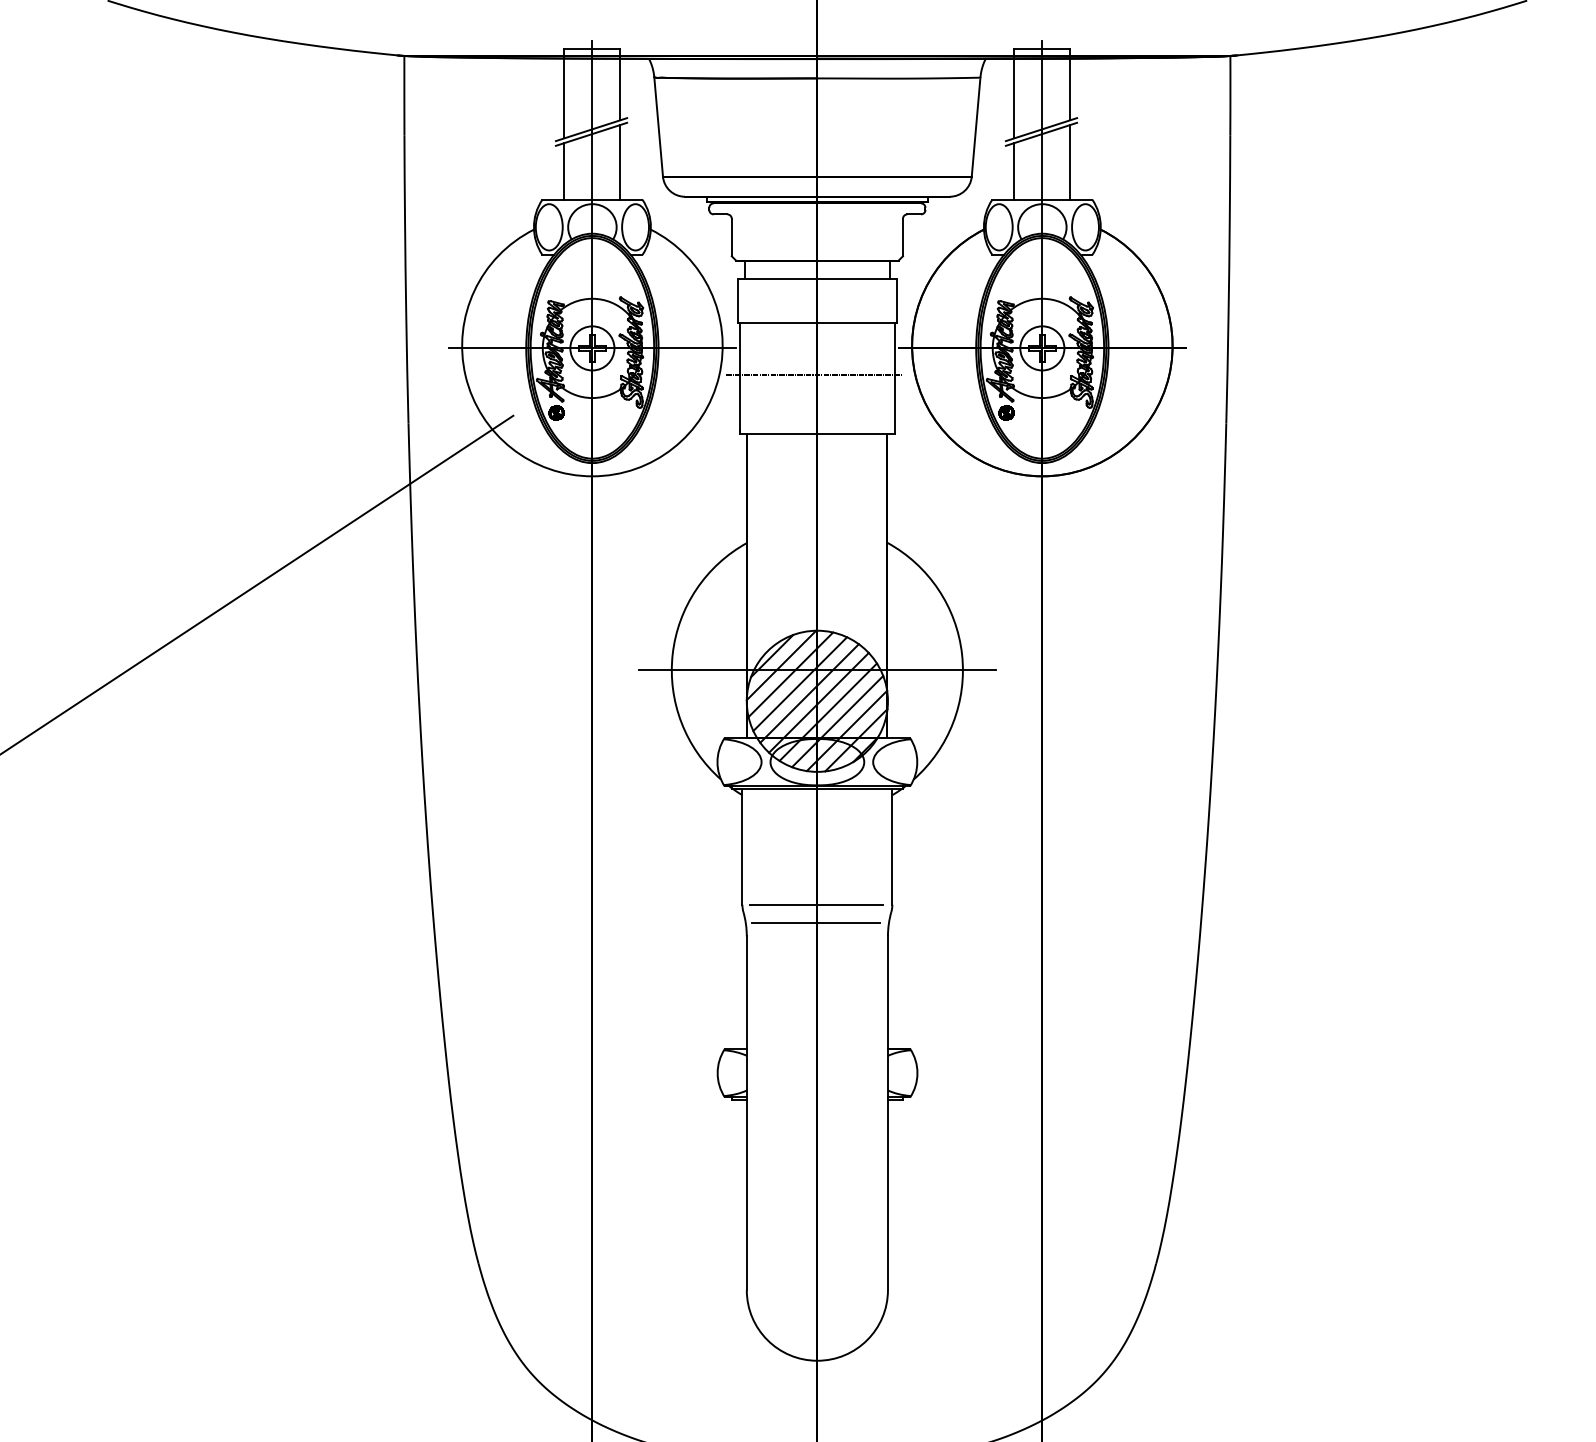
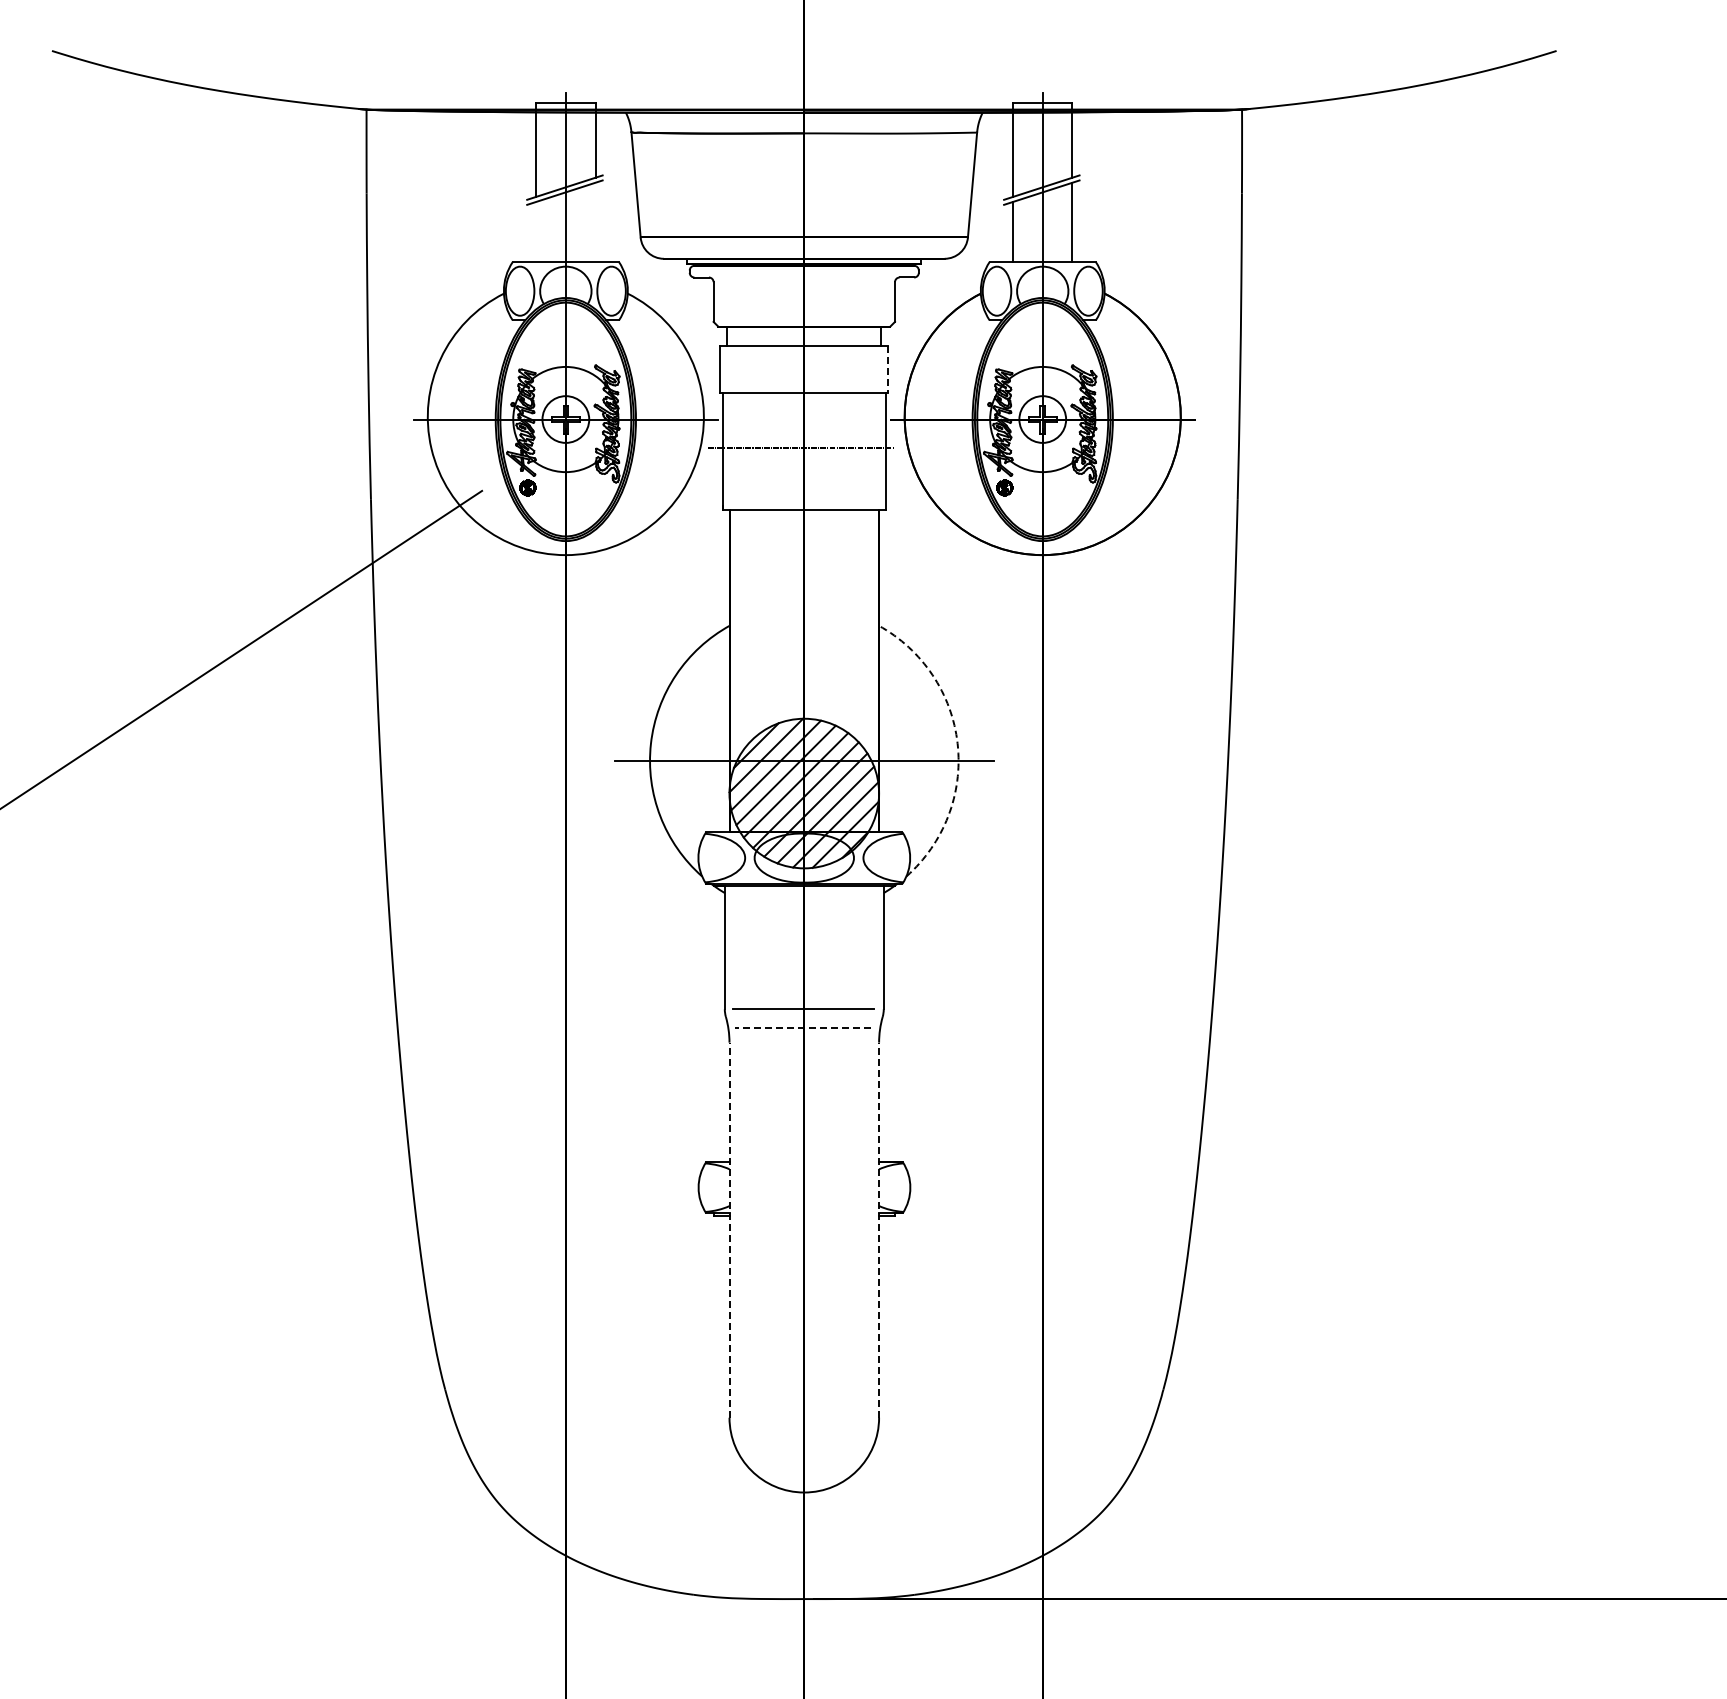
line: (620, 161) -> (595, 221), removed
line: (564, 170) -> (536, 231), removed
line: (896, 302) -> (888, 370), solid -> dashed
arc: (961, 654) -> (957, 743), solid -> dashed
line: (815, 922) -> (802, 1028), solid -> dashed
line: (746, 1113) -> (729, 1230), solid -> dashed
line: (888, 1113) -> (879, 1230), solid -> dashed

